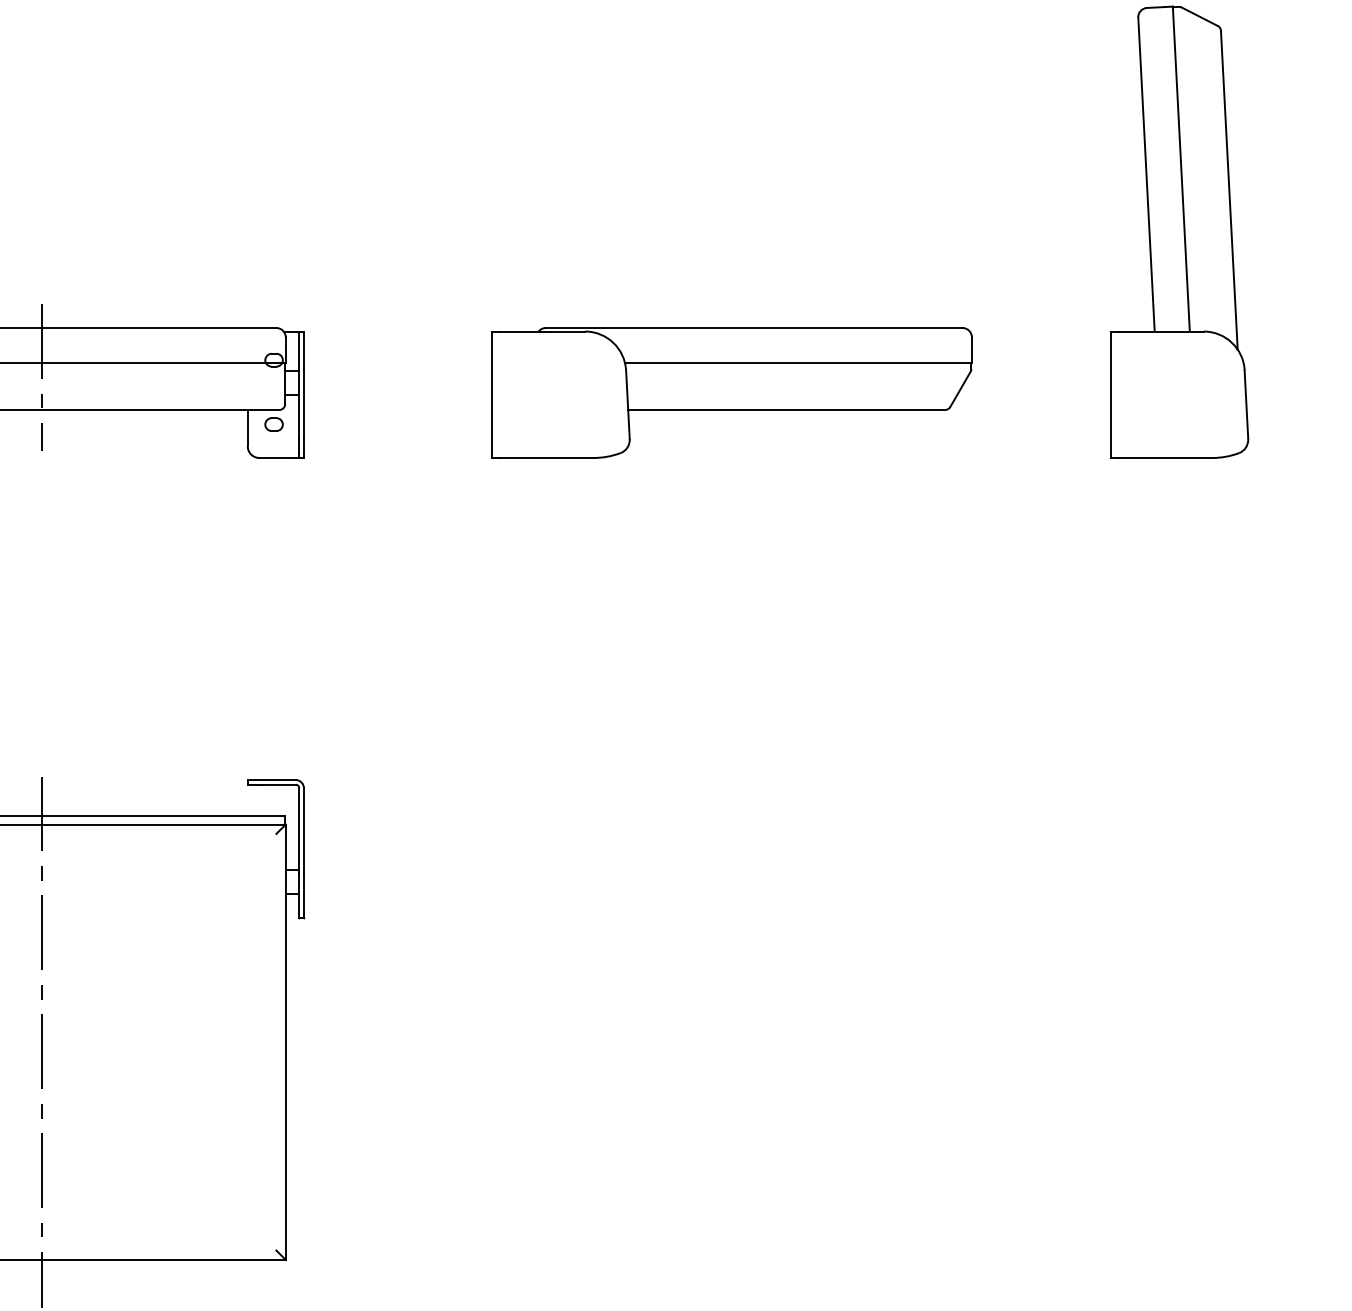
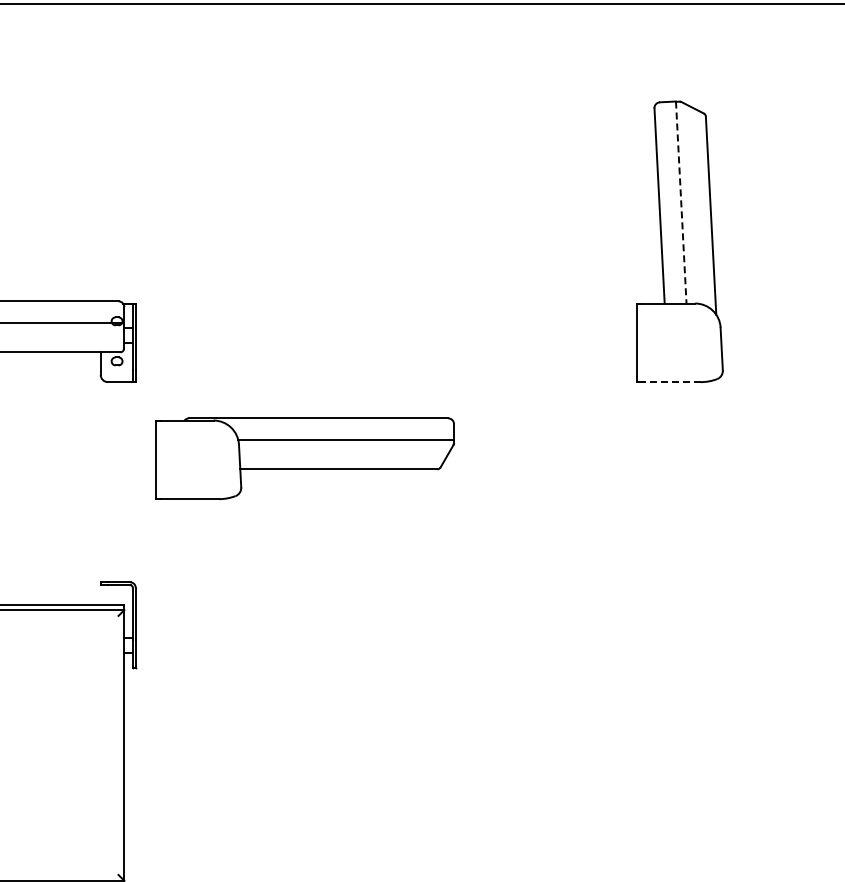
line: (1181, 170) -> (681, 203), solid -> dashed
part: (731, 392) -> (304, 458), moved
line: (1165, 458) -> (671, 382), solid -> dashed

